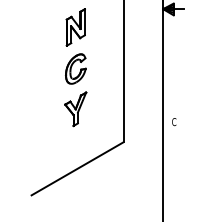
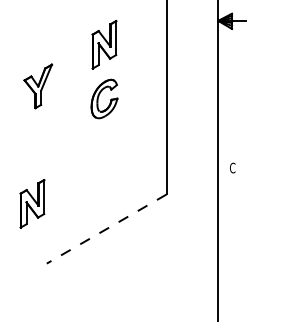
part: (75, 109) -> (37, 86), moved
part: (20, 149) -> (32, 203), added
line: (77, 169) -> (106, 229), solid -> dashed

